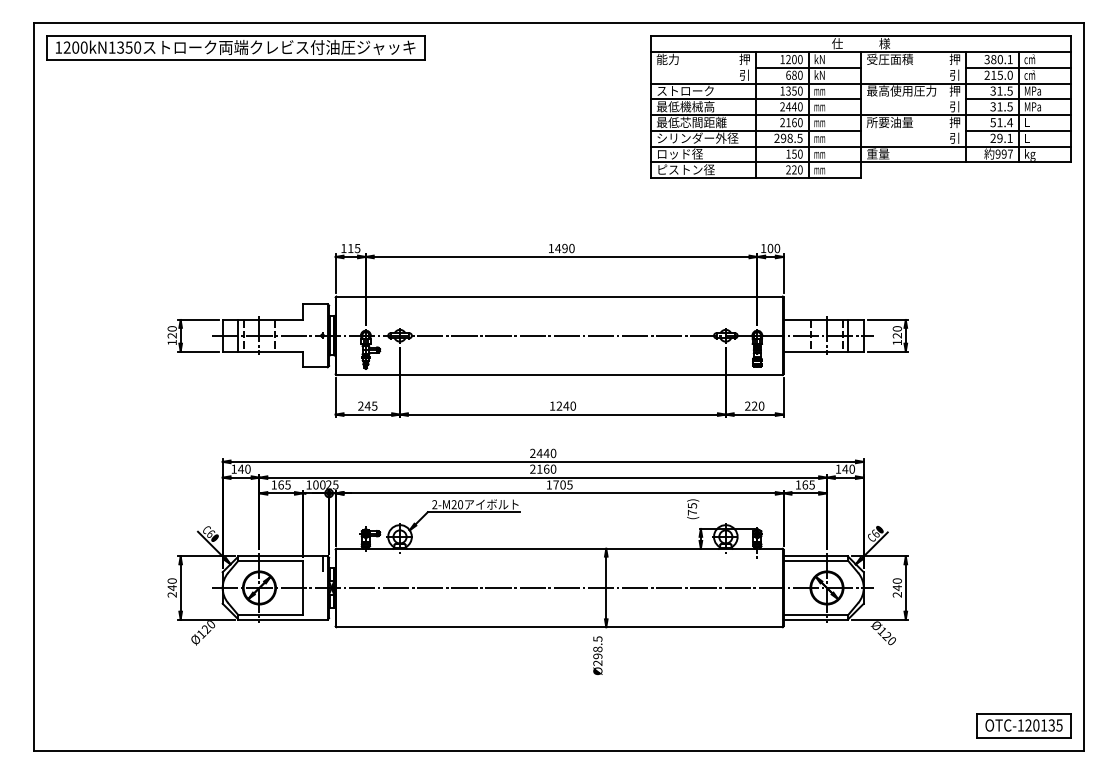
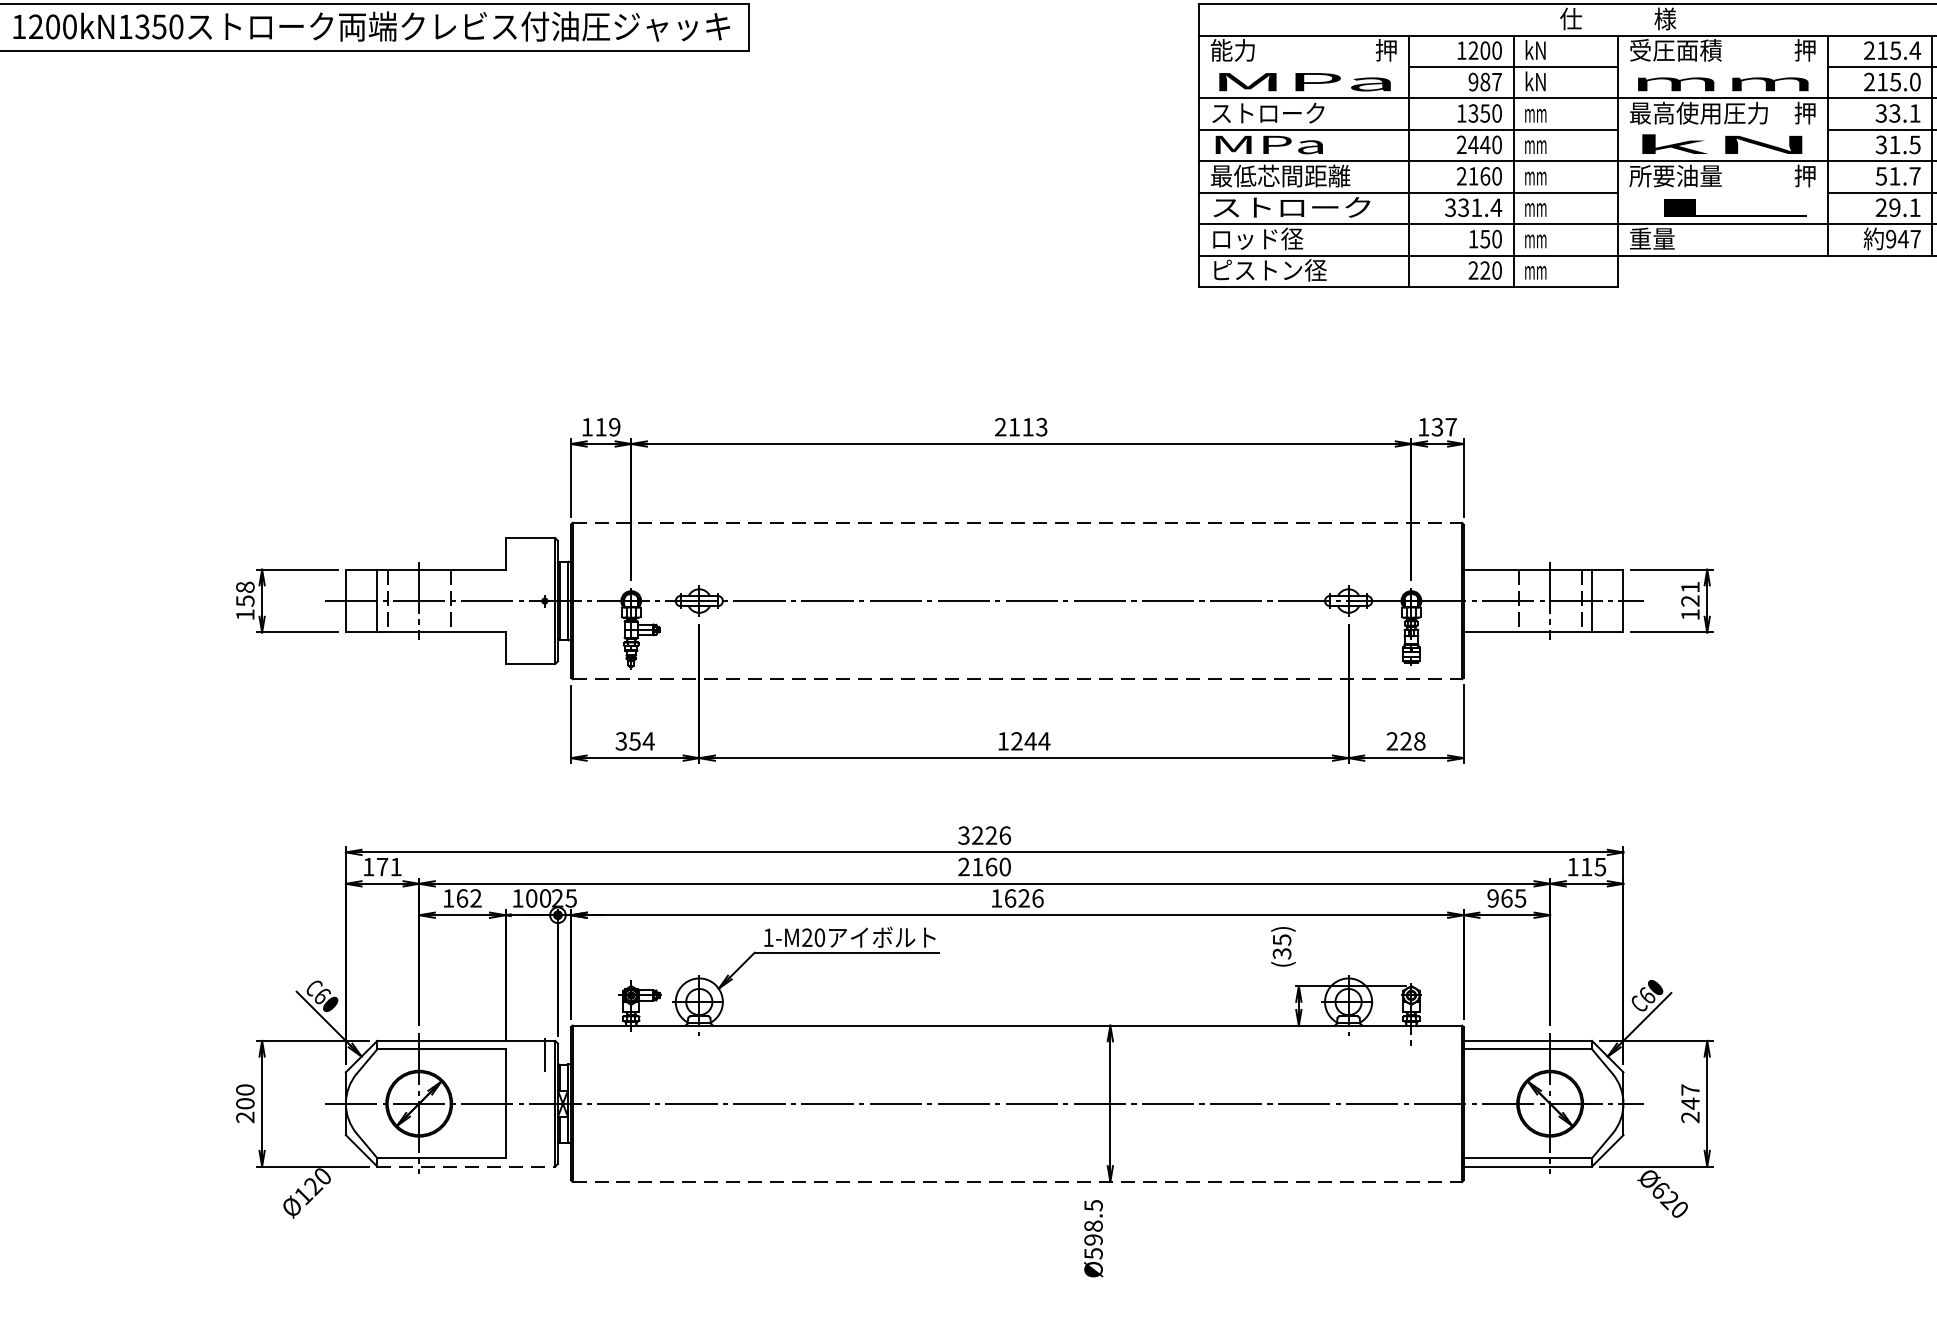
text: (998, 59) -> (1891, 50), 380.1 -> 215.4
text: (704, 74) -> (1306, 80), 引 -> MPa
text: (794, 74) -> (1485, 80), 680 -> 987
text: (915, 74) -> (1726, 80), 引 -> mm
text: (1004, 90) -> (1903, 112), 31.5 -> 33.1
text: (685, 106) -> (1268, 144), 最低機械高 -> MPa
text: (916, 106) -> (1728, 144), 引 -> kN
text: (1010, 122) -> (1915, 176), 51.4 -> 51.7
text: (697, 137) -> (1292, 205), シリンダー外径 -> ストローク
text: (921, 137) -> (1738, 205), 引 -> L
text: (788, 138) -> (1473, 207), 298.5 -> 331.4
text: (1003, 153) -> (1901, 237), 997 -> 947
text: (357, 247) -> (614, 425), 115 -> 119
text: (561, 248) -> (1021, 427), 1490 -> 2113
text: (773, 248) -> (1443, 427), 100 -> 137
line: (560, 296) -> (1019, 522), solid -> dashed
text: (896, 328) -> (1688, 586), 120 -> 121
text: (171, 332) -> (243, 594), 120 -> 158
line: (560, 374) -> (1019, 678), solid -> dashed
text: (367, 405) -> (634, 740), 245 -> 354
text: (573, 405) -> (1045, 740), 1240 -> 1244
text: (761, 406) -> (1419, 742), 220 -> 228
text: (543, 453) -> (985, 835), 2440 -> 3226
text: (244, 468) -> (389, 865), 140 -> 171
text: (848, 468) -> (1593, 865), 140 -> 115
text: (287, 484) -> (475, 897), 165 -> 162
text: (562, 484) -> (1023, 897), 1705 -> 1626
text: (798, 484) -> (1493, 897), 165 -> 965
text: (434, 504) -> (767, 937), 2-M20 -> 1-M20
text: (692, 512) -> (1282, 953), (75) -> (35)
text: (896, 580) -> (1688, 1088), 240 -> 247
text: (171, 588) -> (243, 1104), 240 -> 200
line: (283, 619) -> (467, 1166), solid -> dashed
line: (560, 627) -> (1019, 1182), solid -> dashed
text: (881, 631) -> (1658, 1190), Ø120 -> Ø620
text: (597, 662) -> (1092, 1252), Ø298.5 -> Ø598.5

